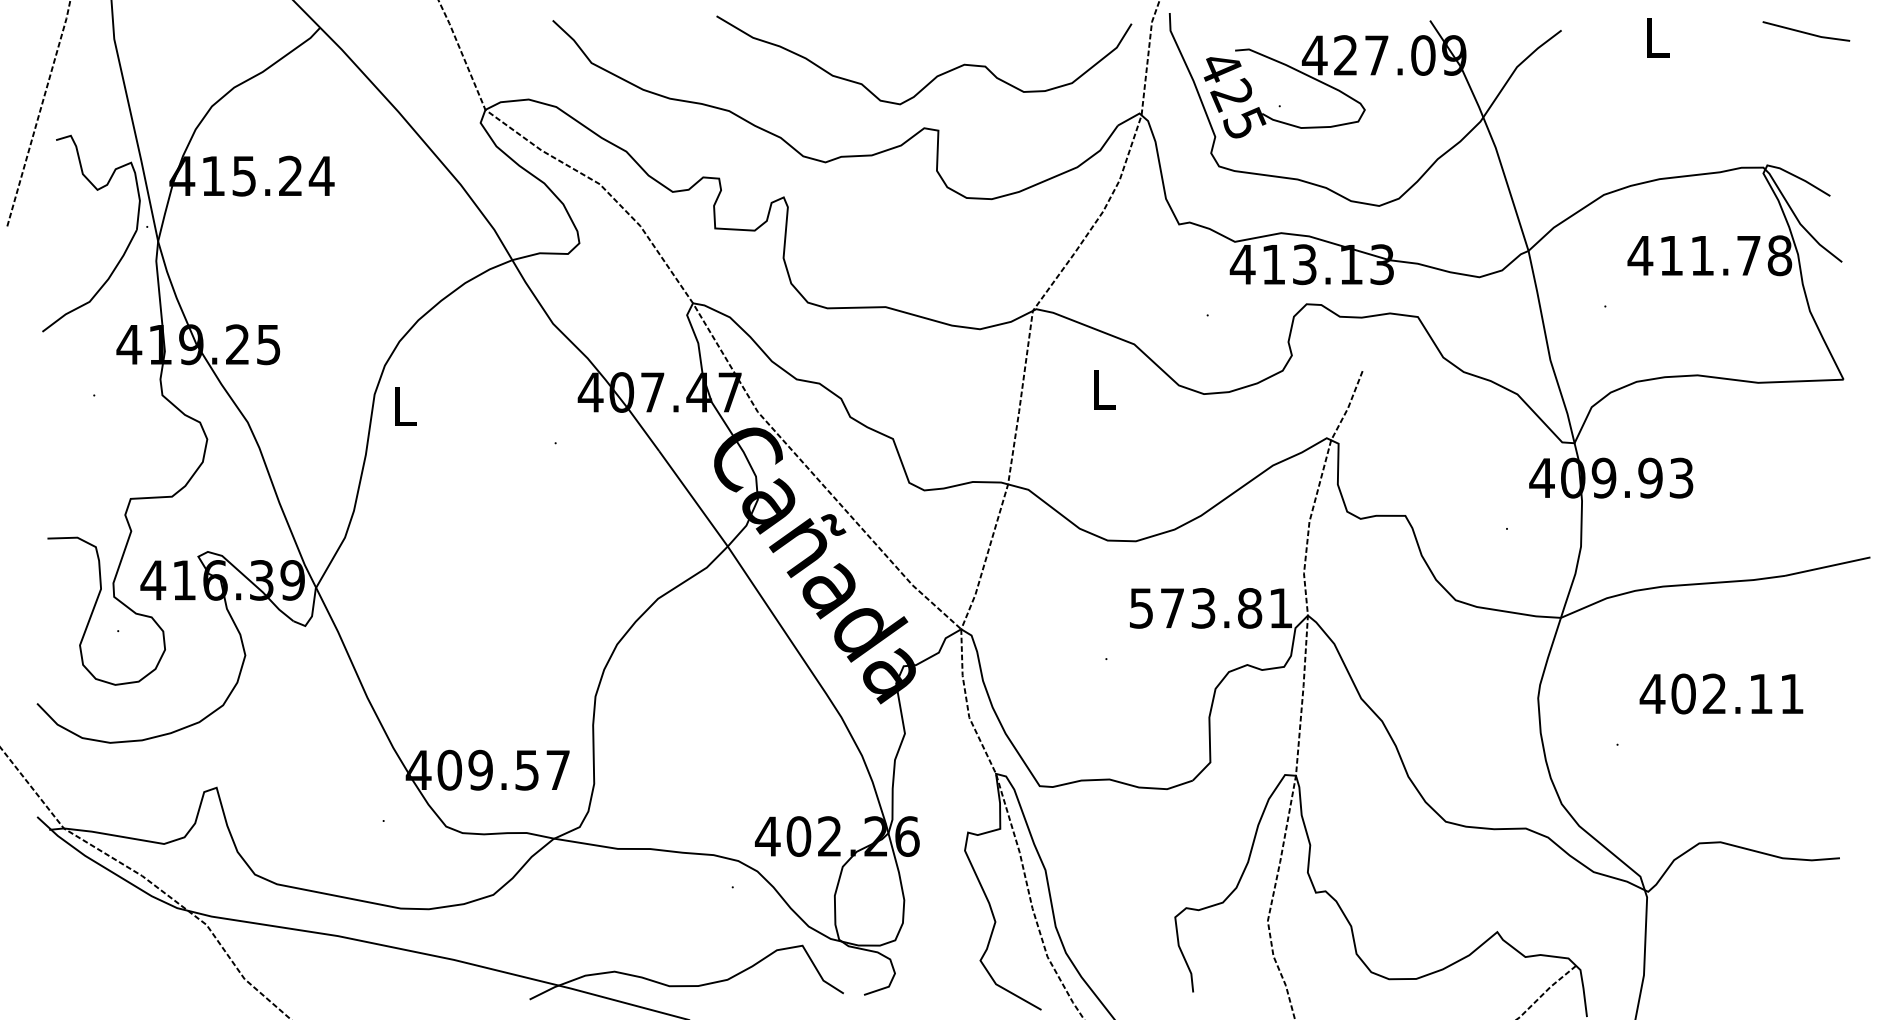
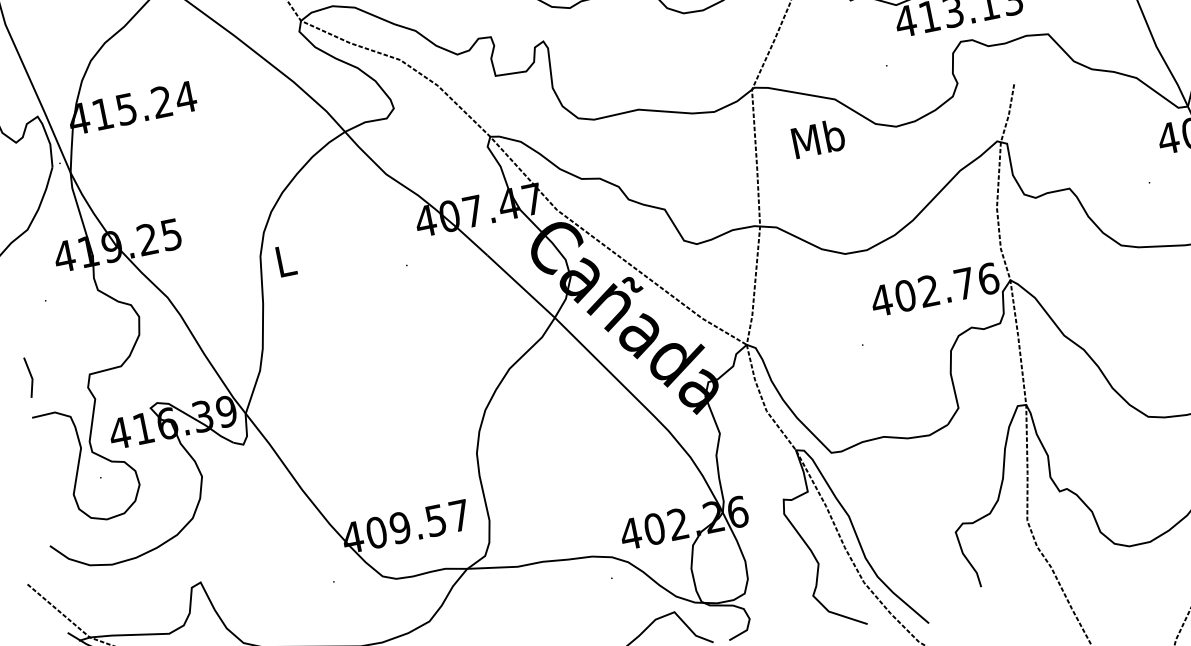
text: (1103, 389) -> (818, 138), L -> Mb
line: (56, 487) -> (31, 377), added
text: (1210, 608) -> (934, 290), 573.81 -> 402.76

